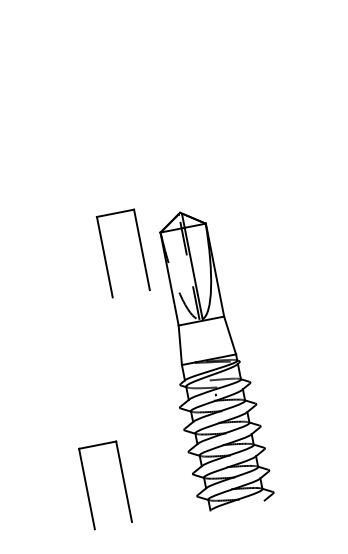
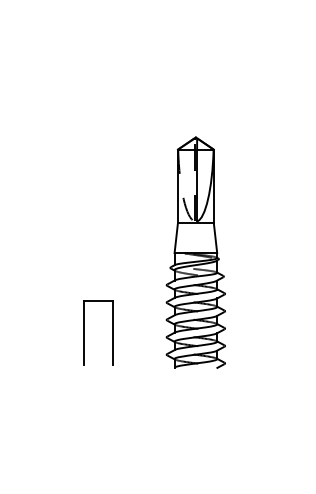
part: (105, 256) -> (132, 159), removed

